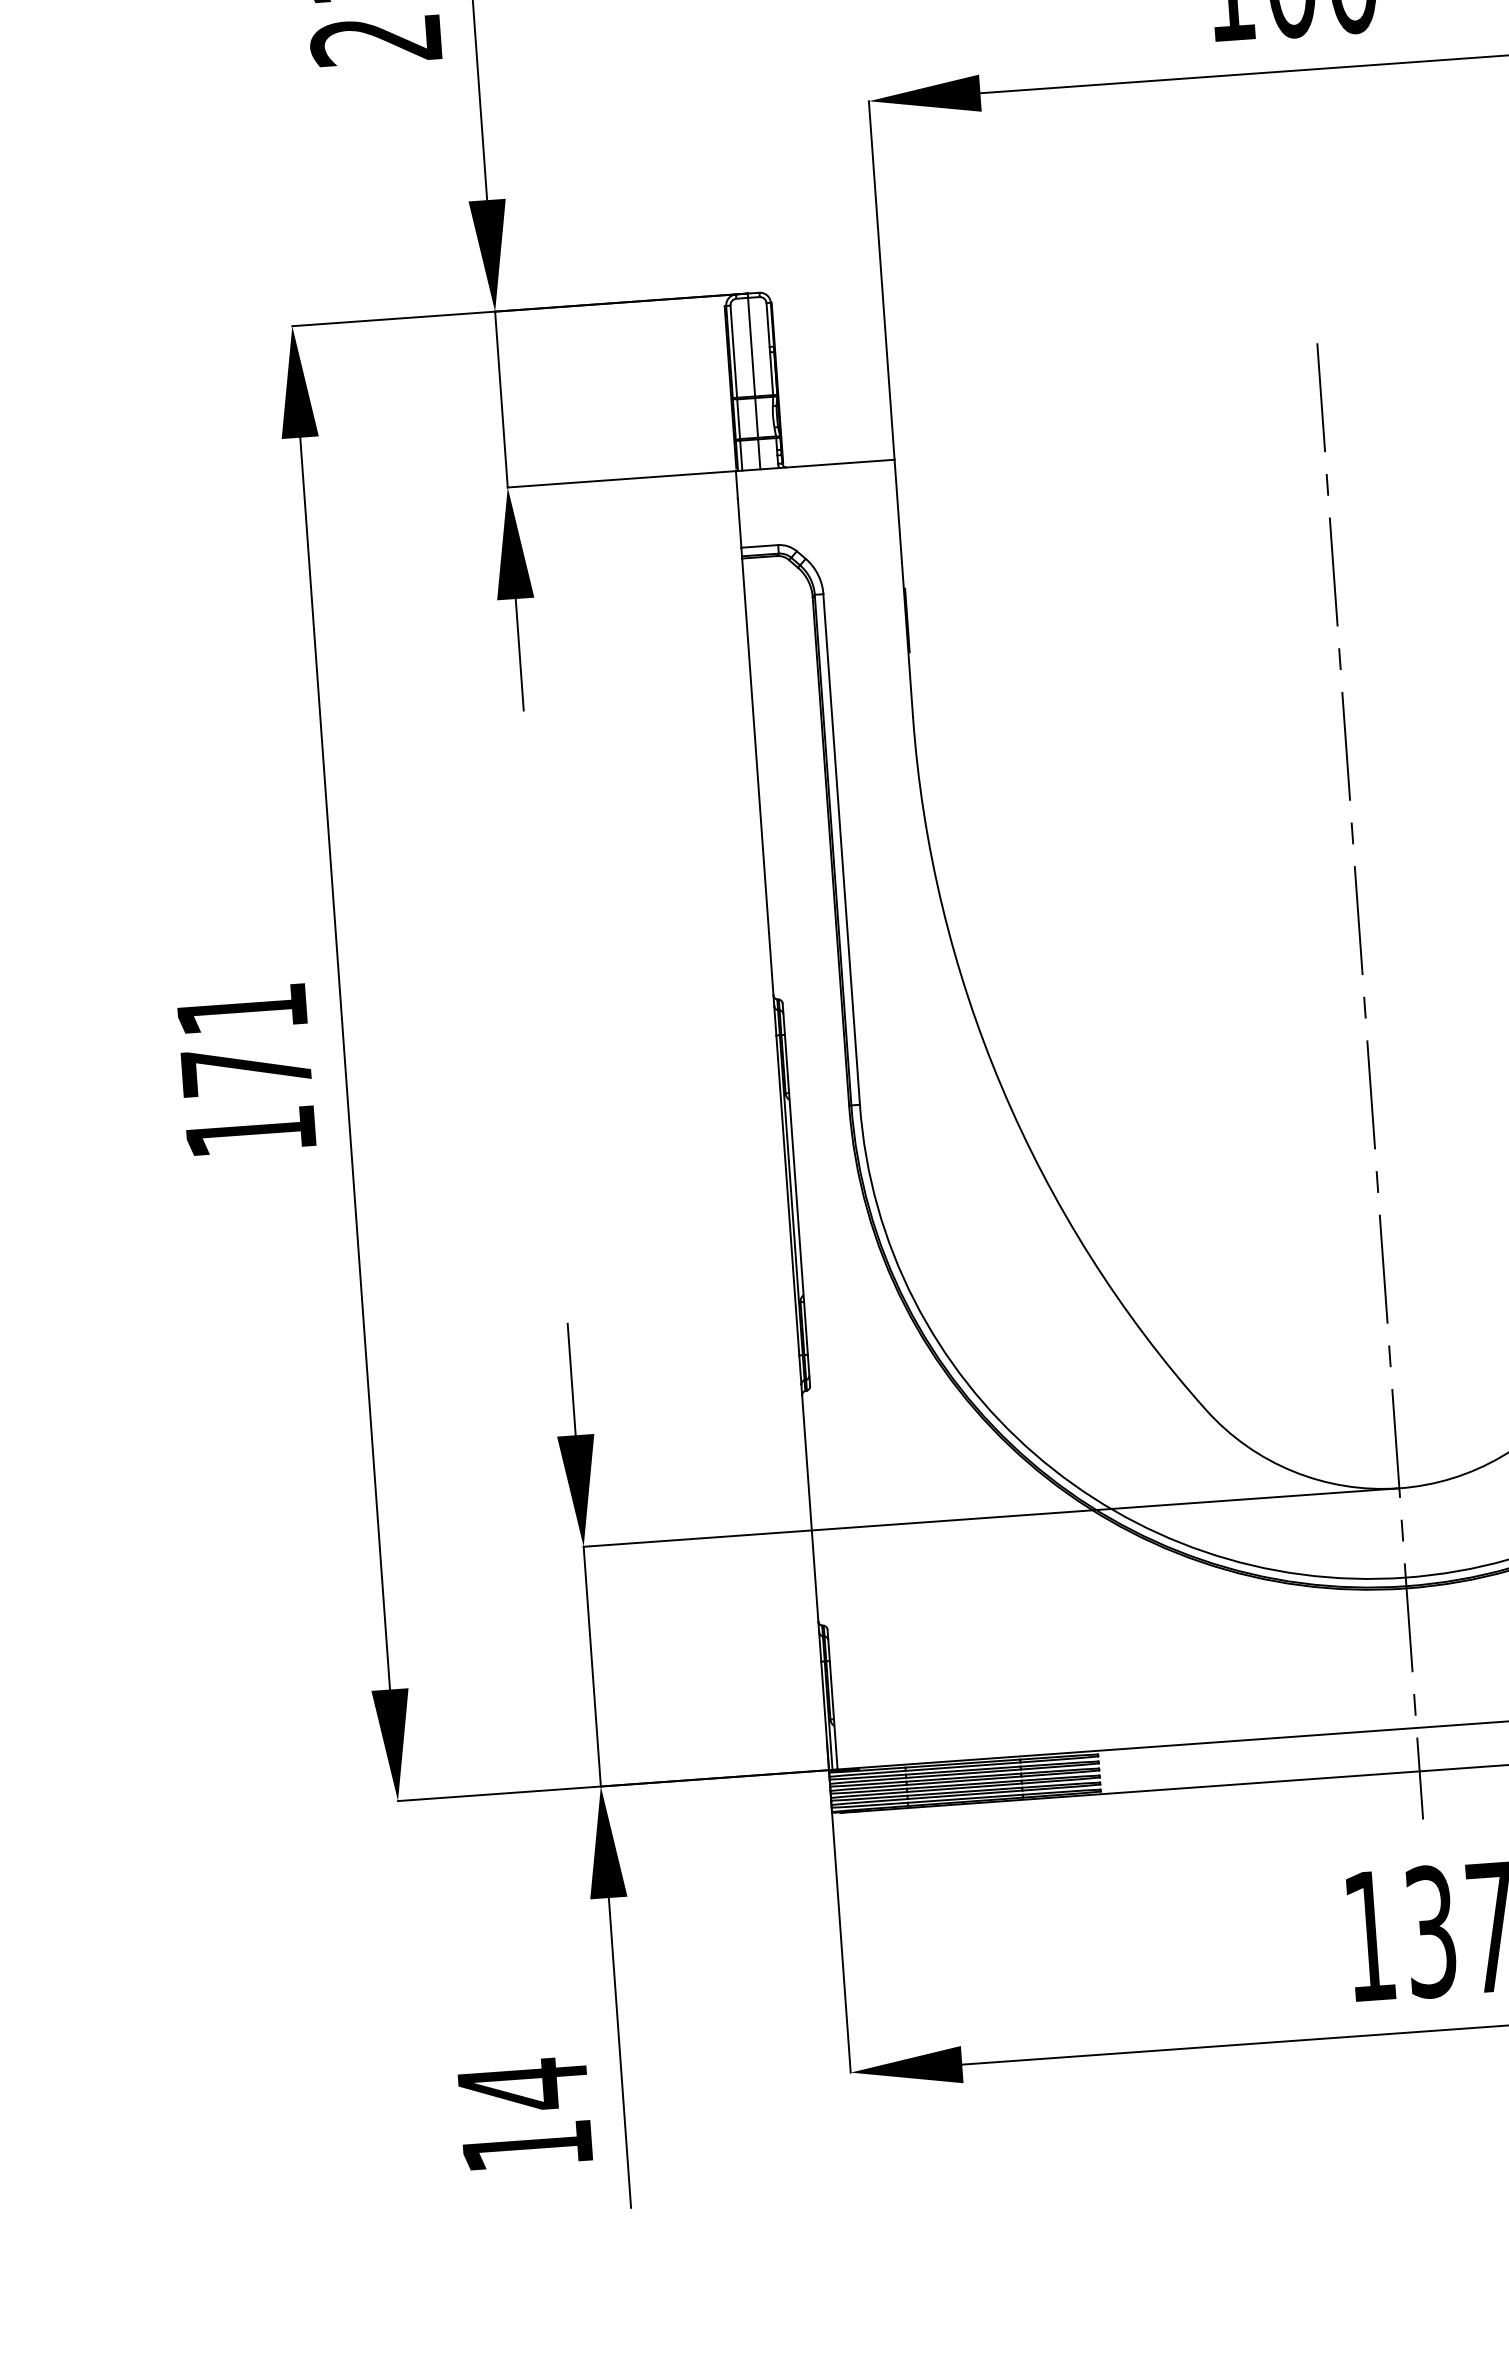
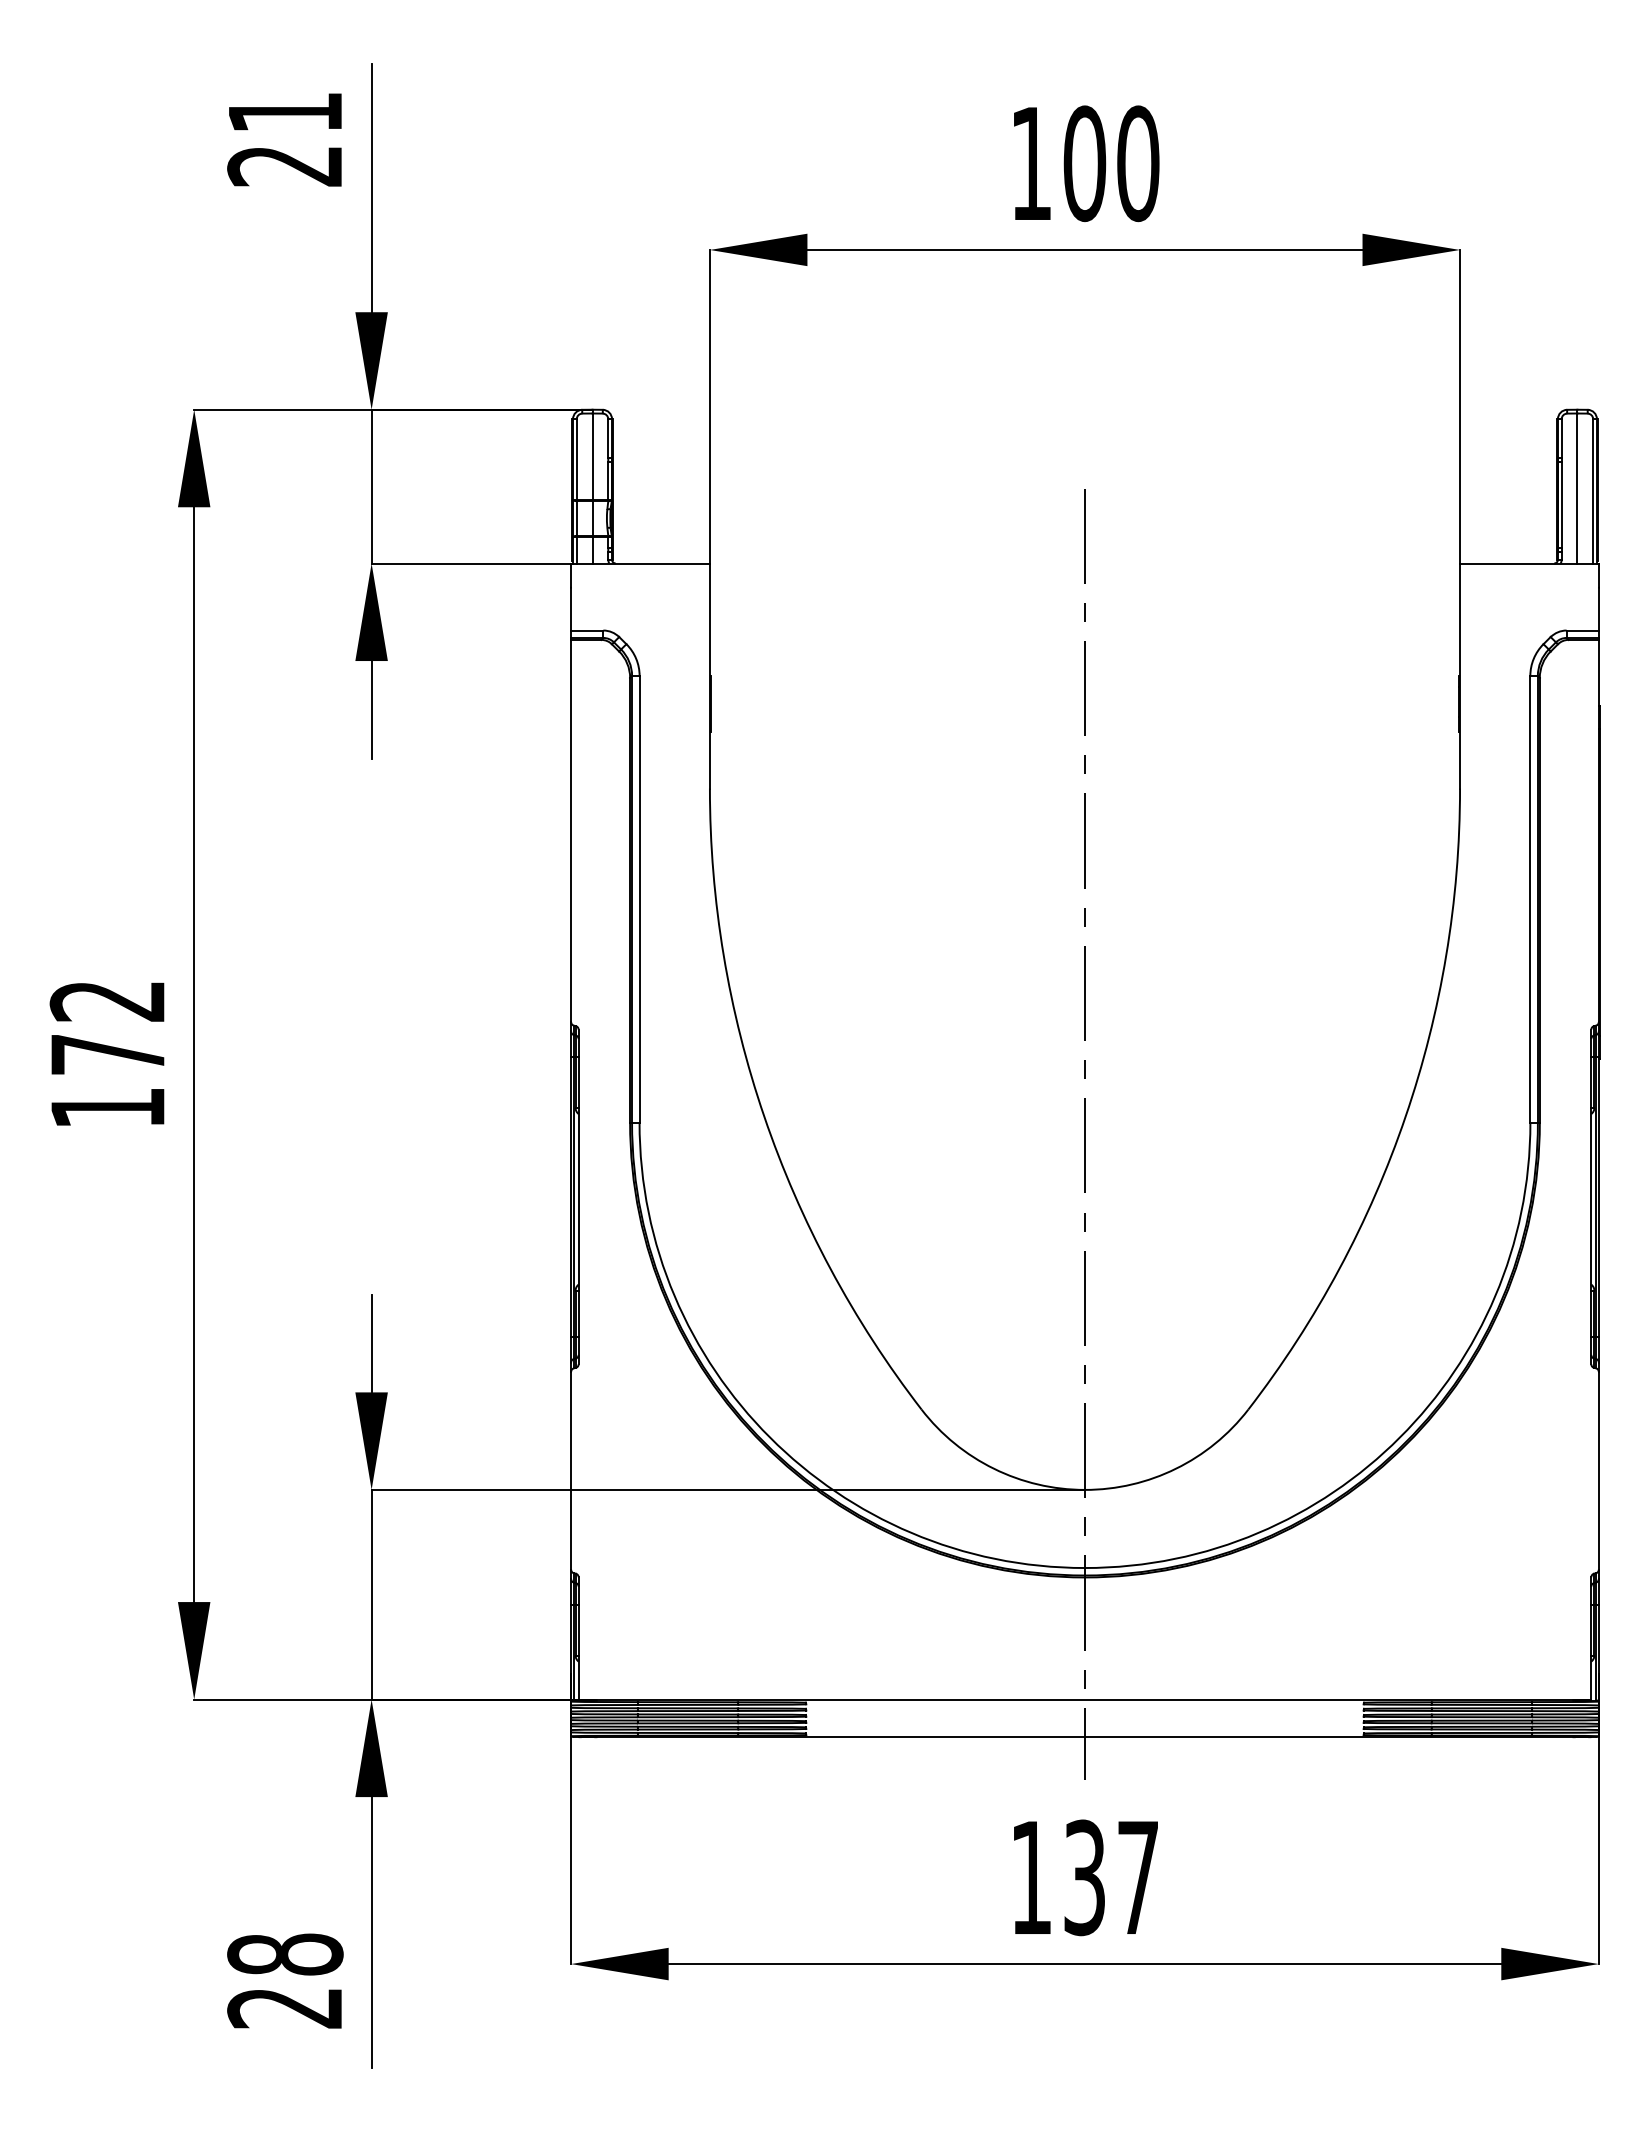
text: (240, 1010) -> (106, 1001), 171 -> 172
text: (525, 2114) -> (285, 1980), 14 -> 28

